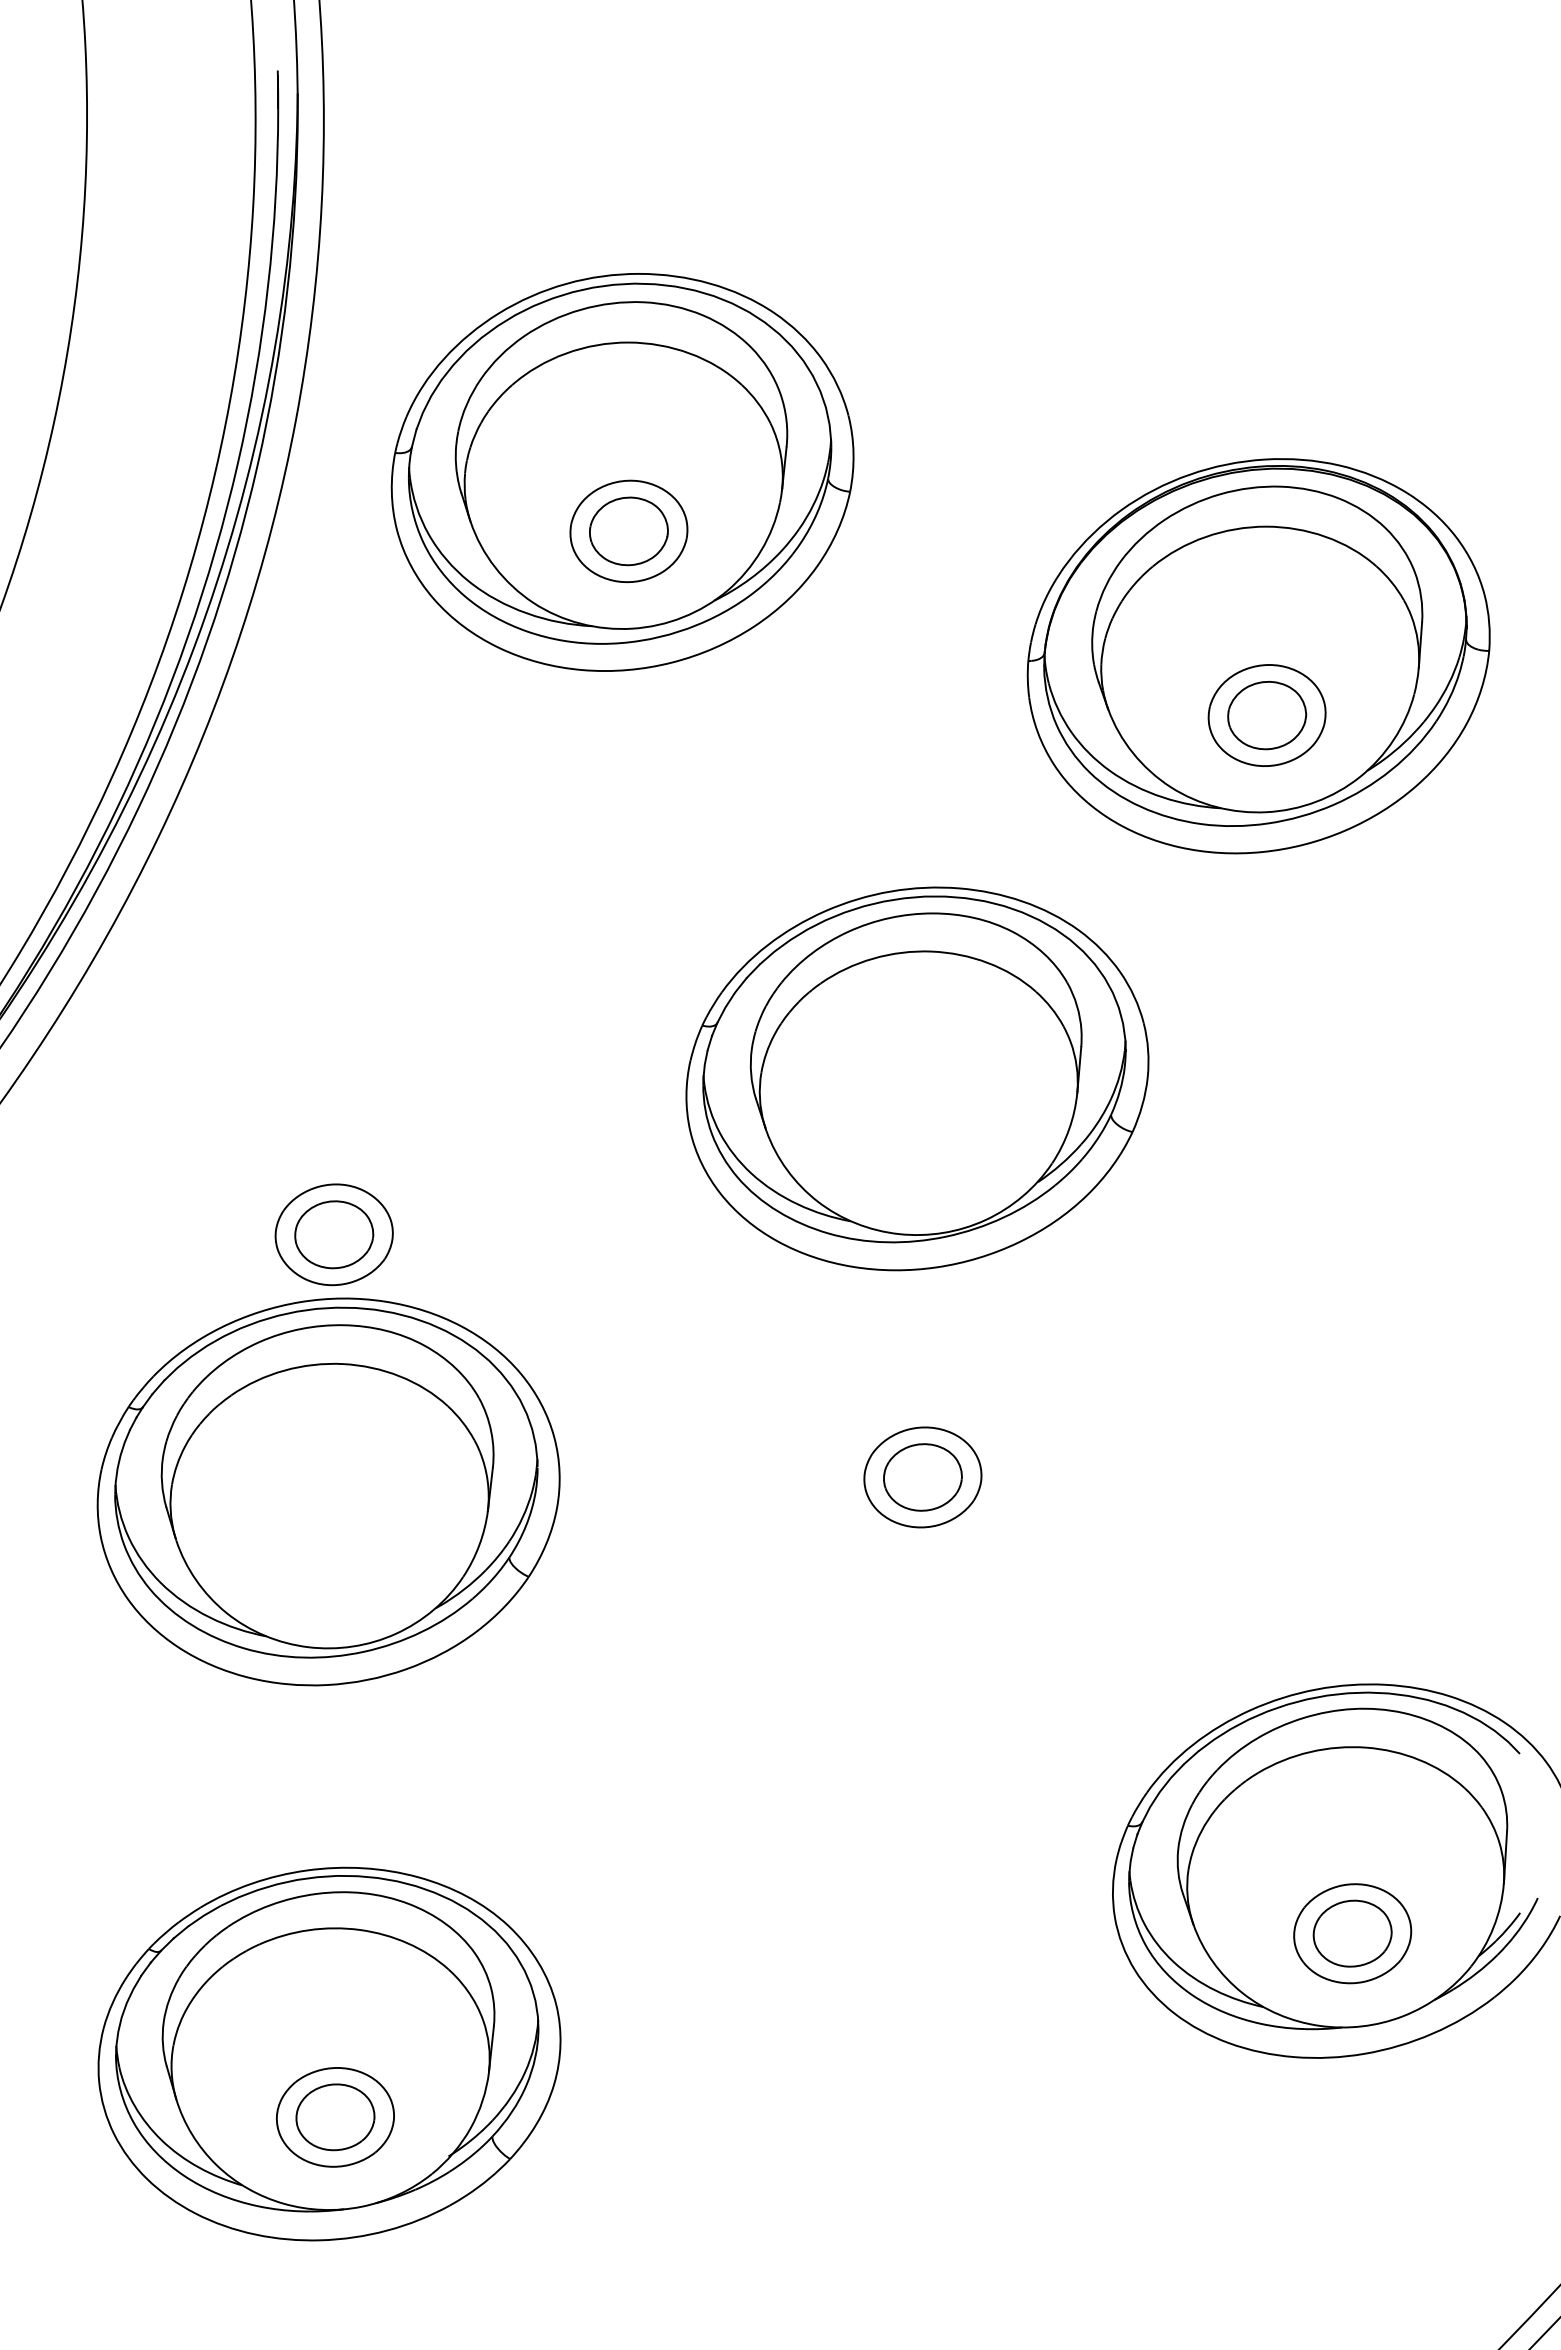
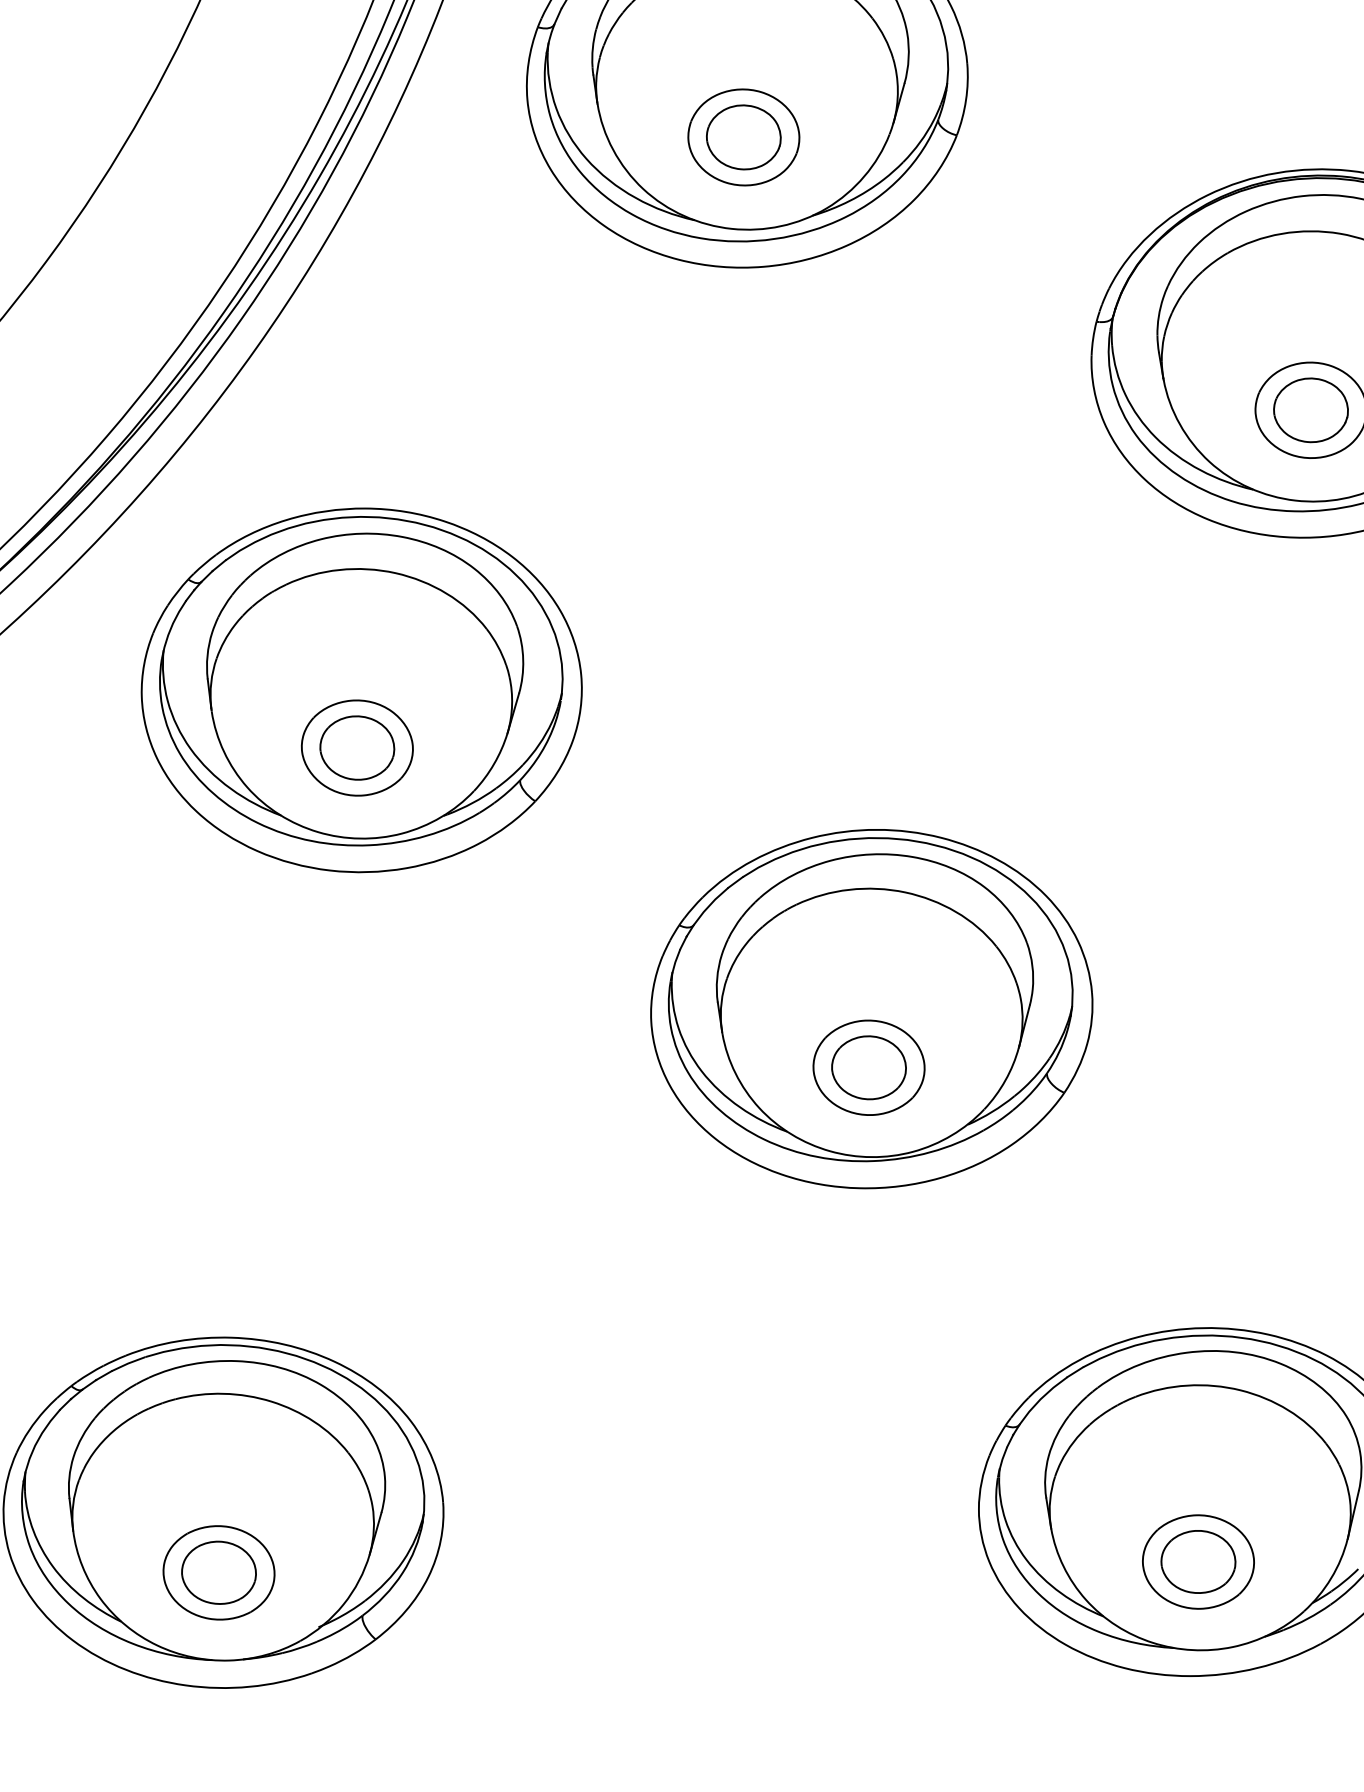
part: (917, 1078) -> (871, 1008), moved
part: (328, 1491) -> (361, 689), moved

